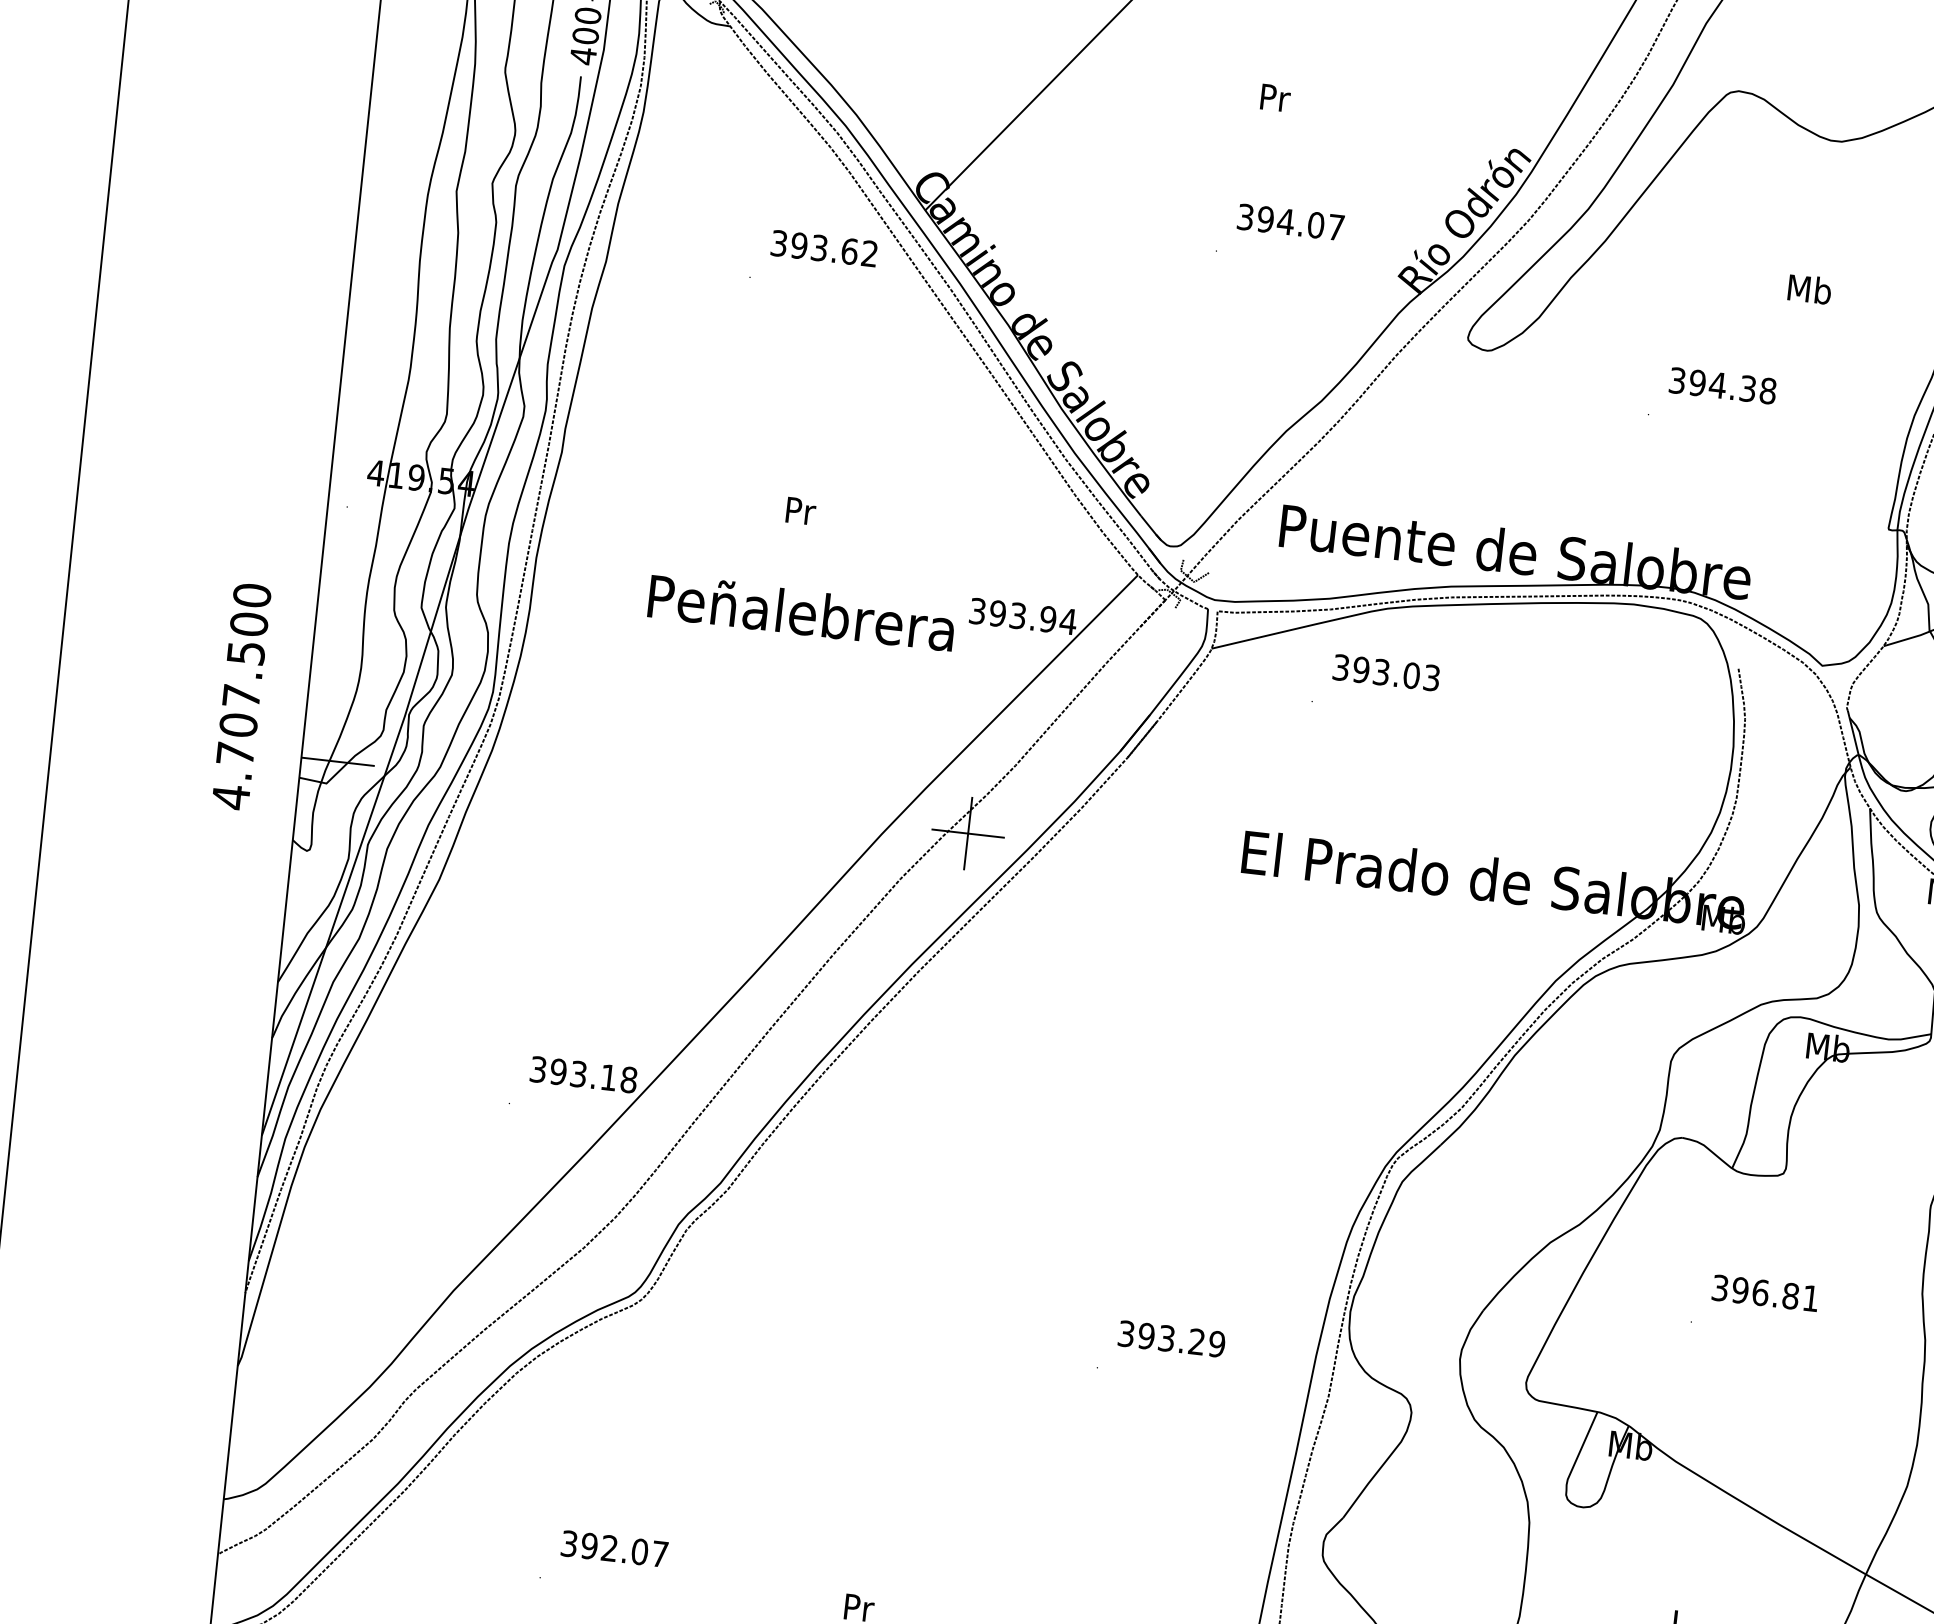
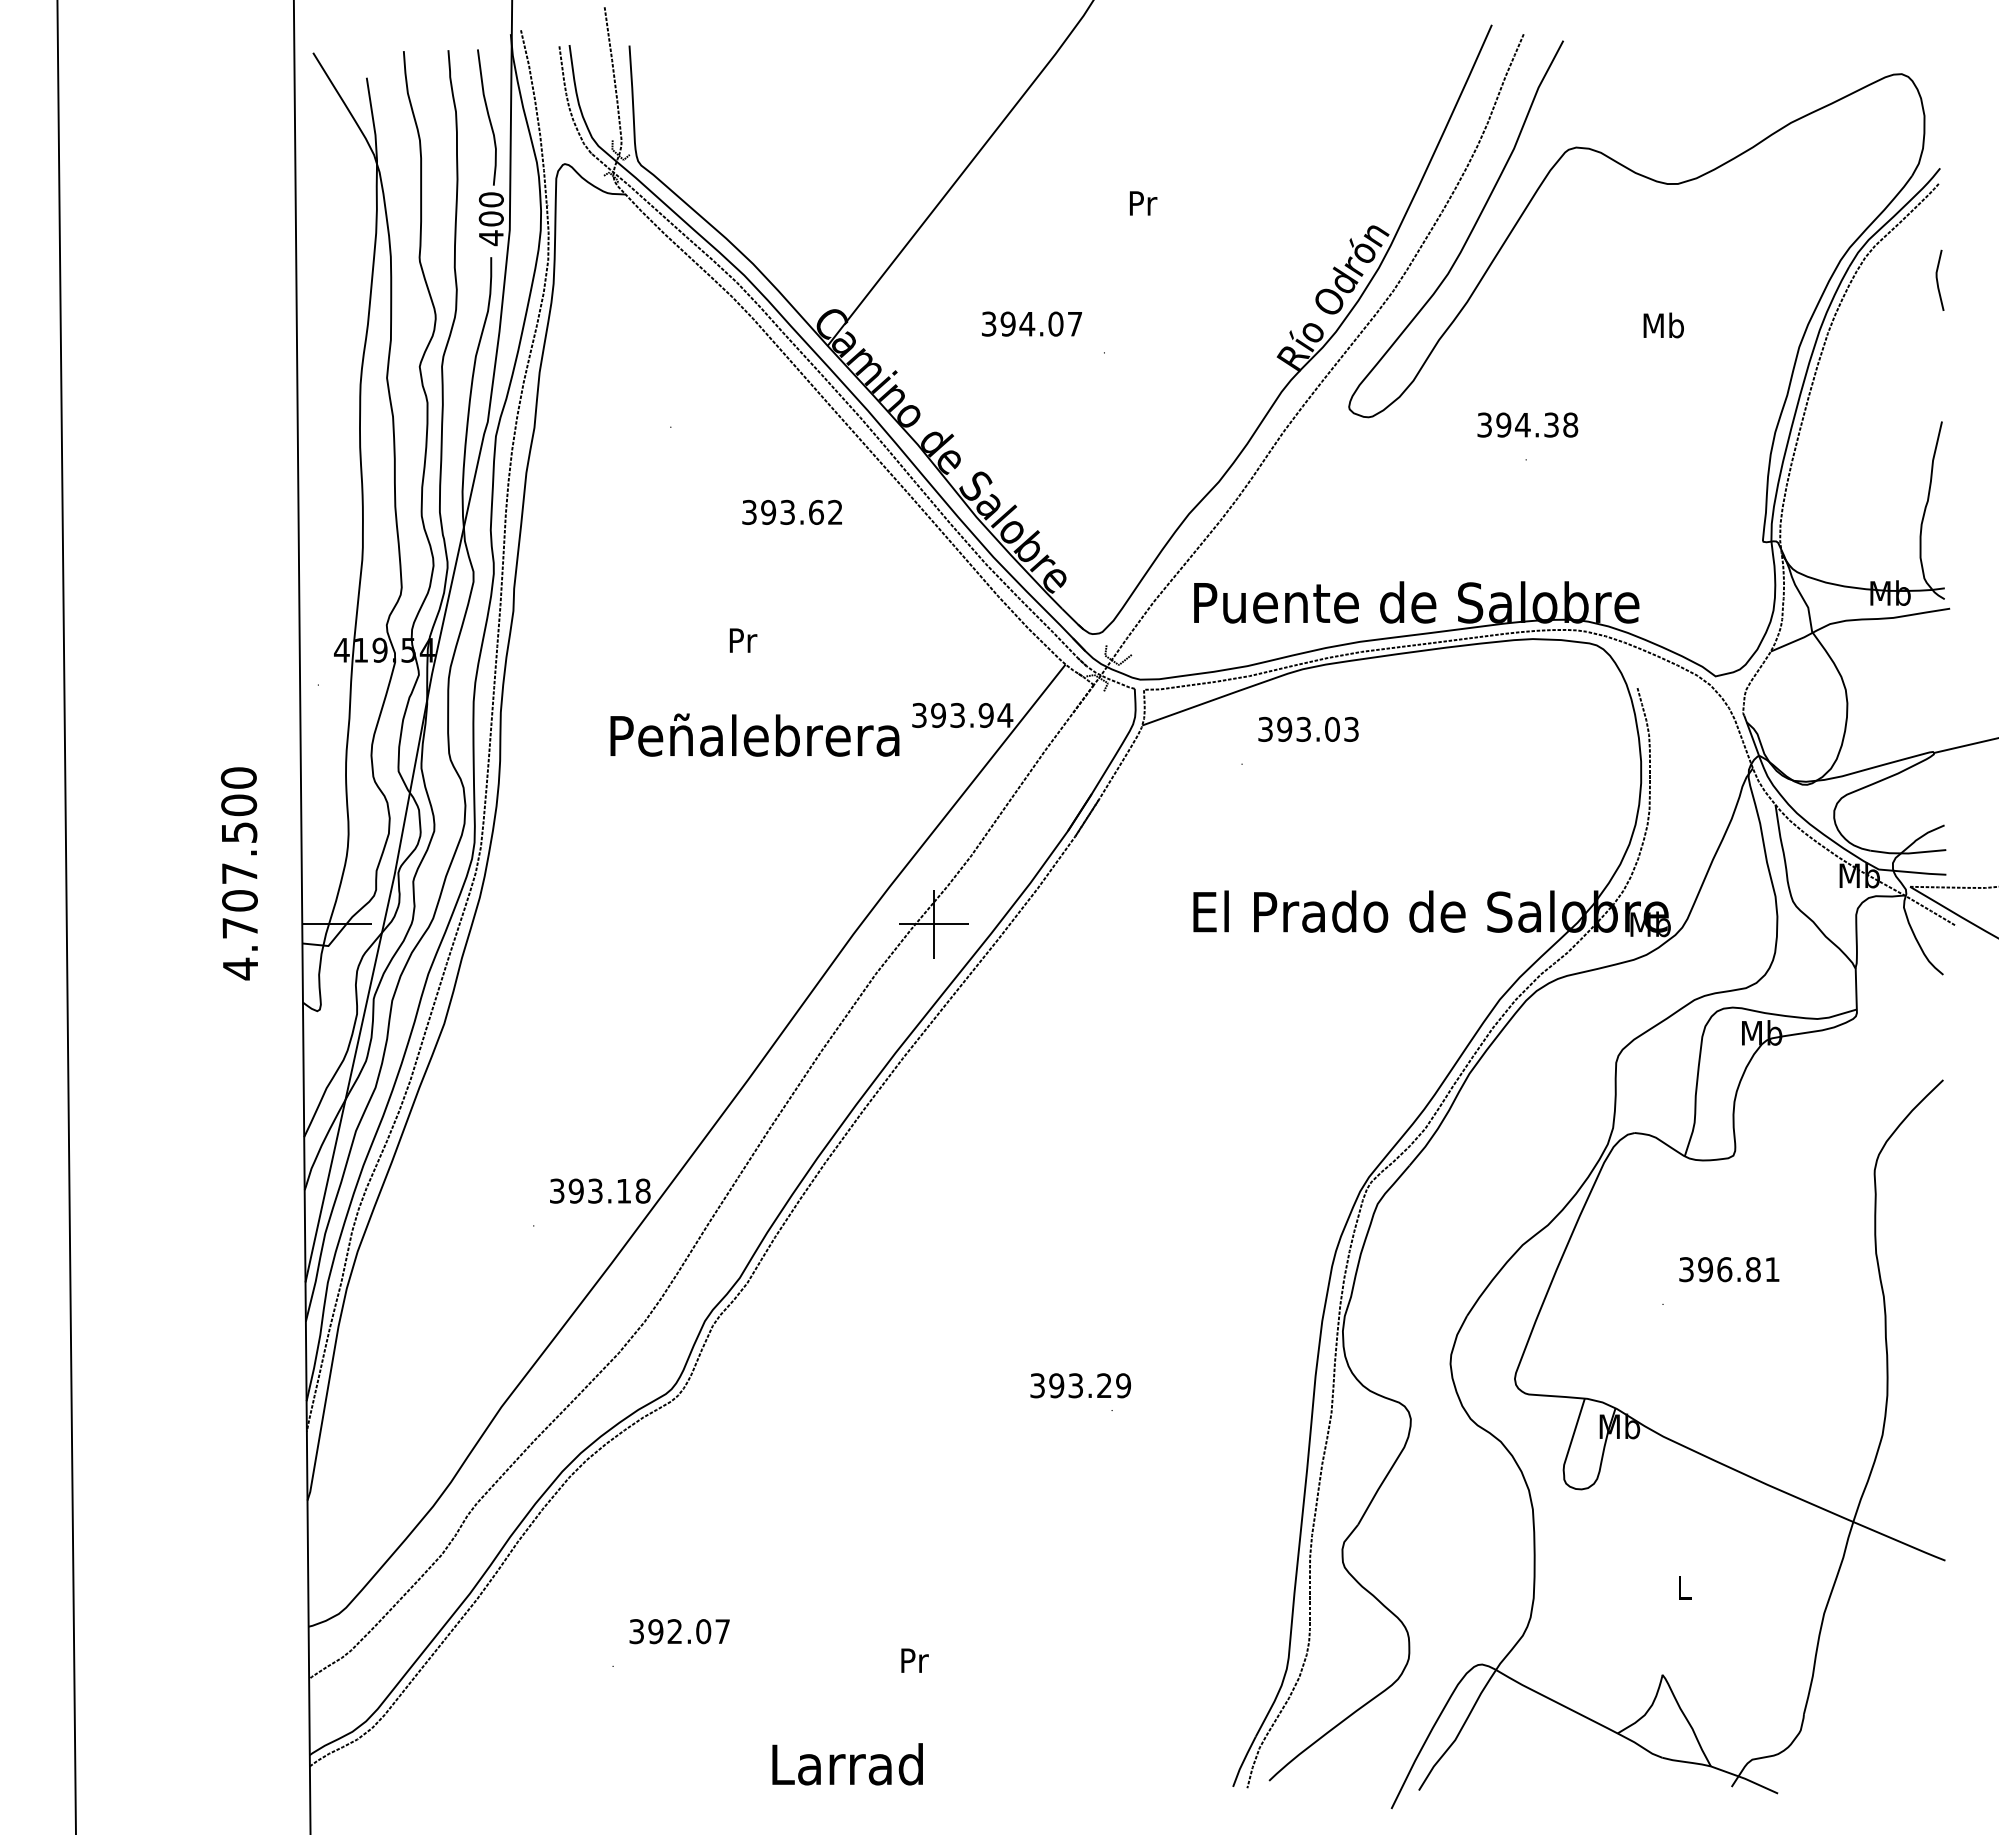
text: (1291, 221) -> (1032, 323), moved
text: (823, 248) -> (791, 512), moved
text: (1722, 385) -> (1527, 424), moved
text: (1171, 1338) -> (1080, 1385), moved

